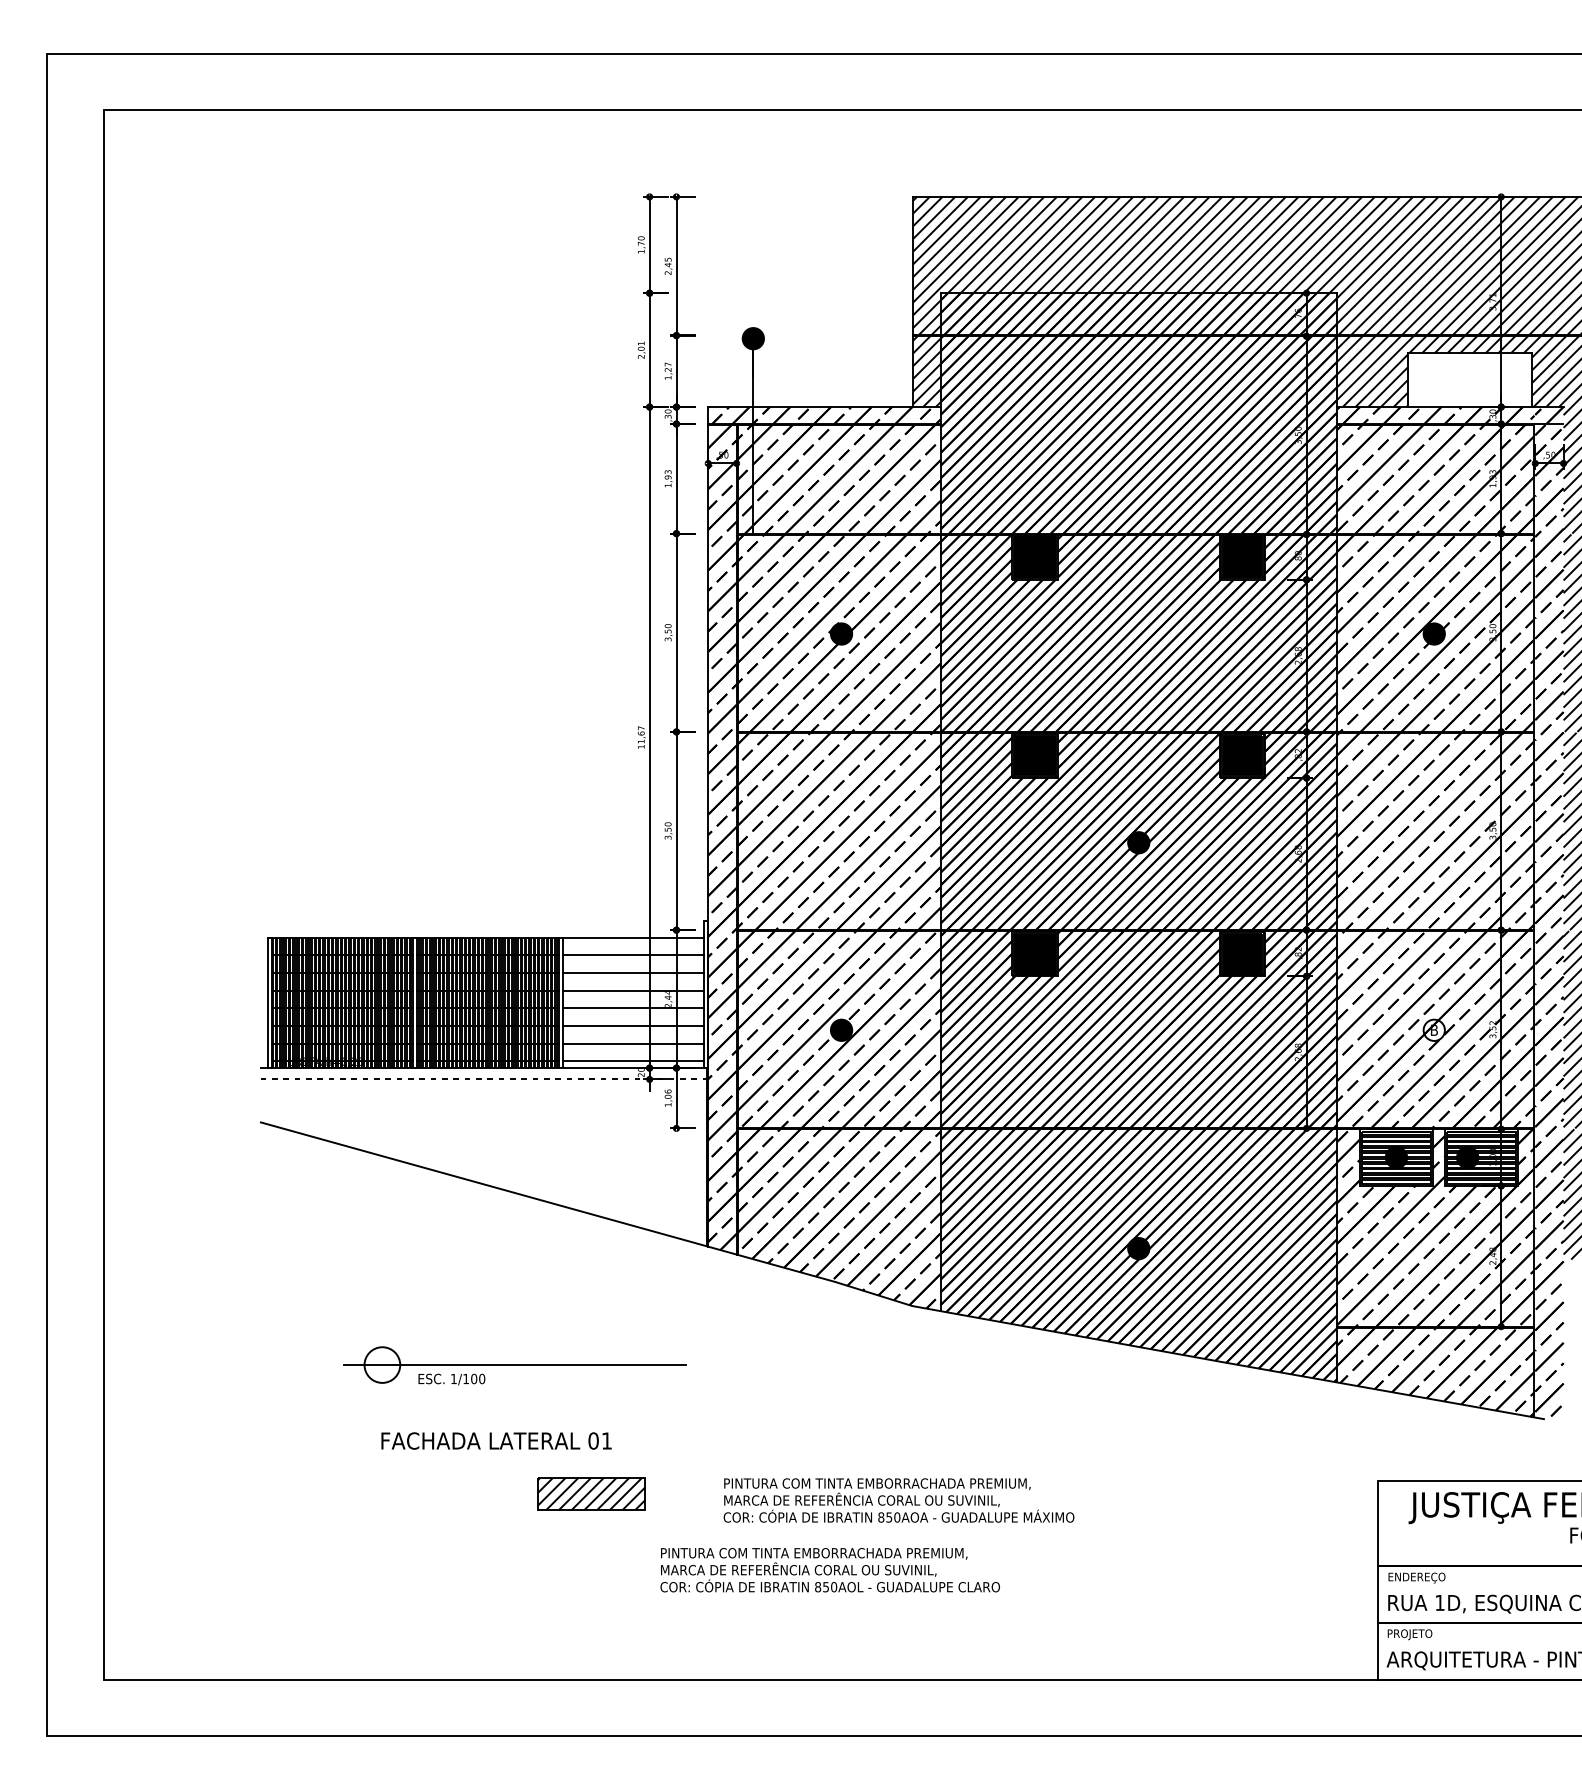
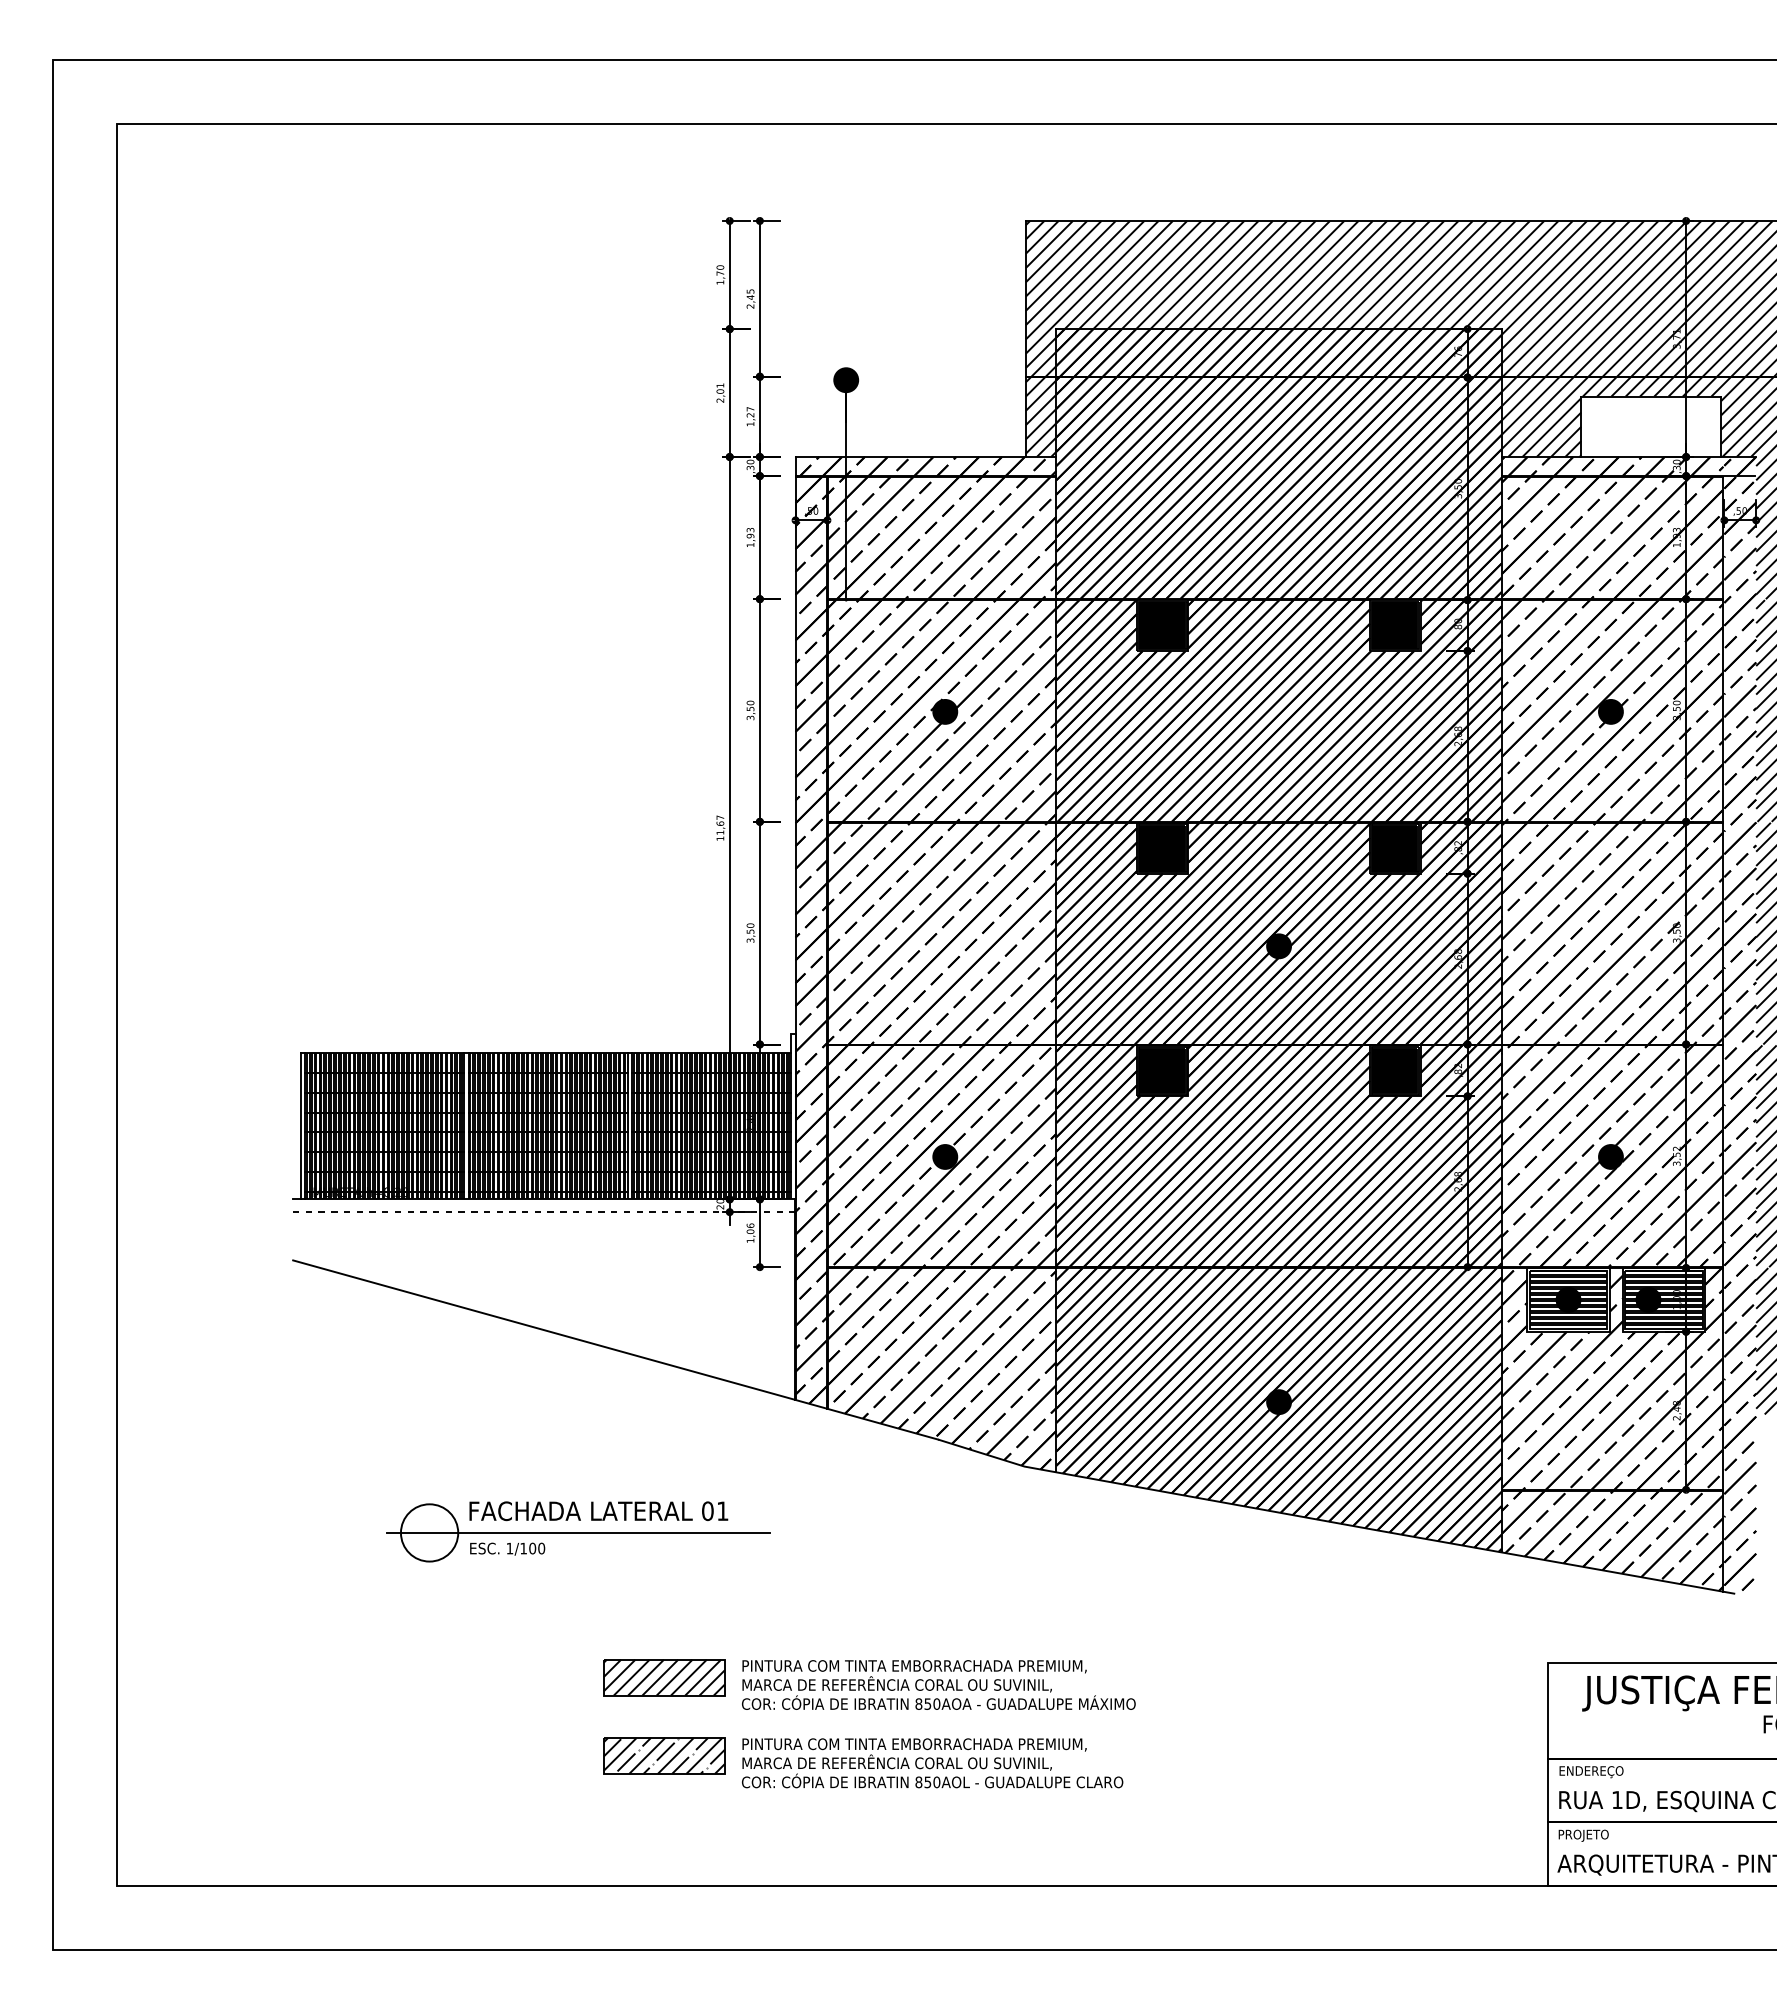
hatch: (632, 1003) -> (710, 1126), added
fill: (1433, 1029) -> (1610, 1156), added
circle: (382, 1364) -> (429, 1532), size x1.43
text: (496, 1441) -> (598, 1511), moved
text: (898, 1500) -> (938, 1684), moved
part: (591, 1563) -> (664, 1755), added

